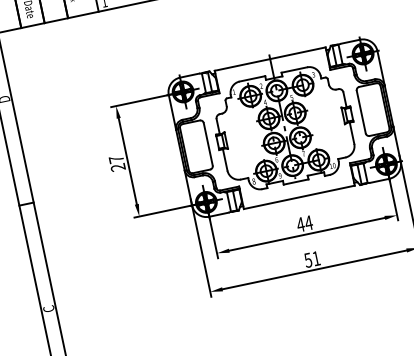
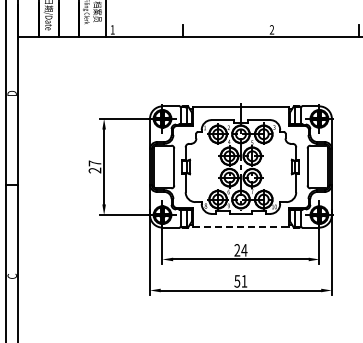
line: (300, 197) -> (241, 227), solid -> dashed
text: (300, 224) -> (237, 250), 44 -> 24

